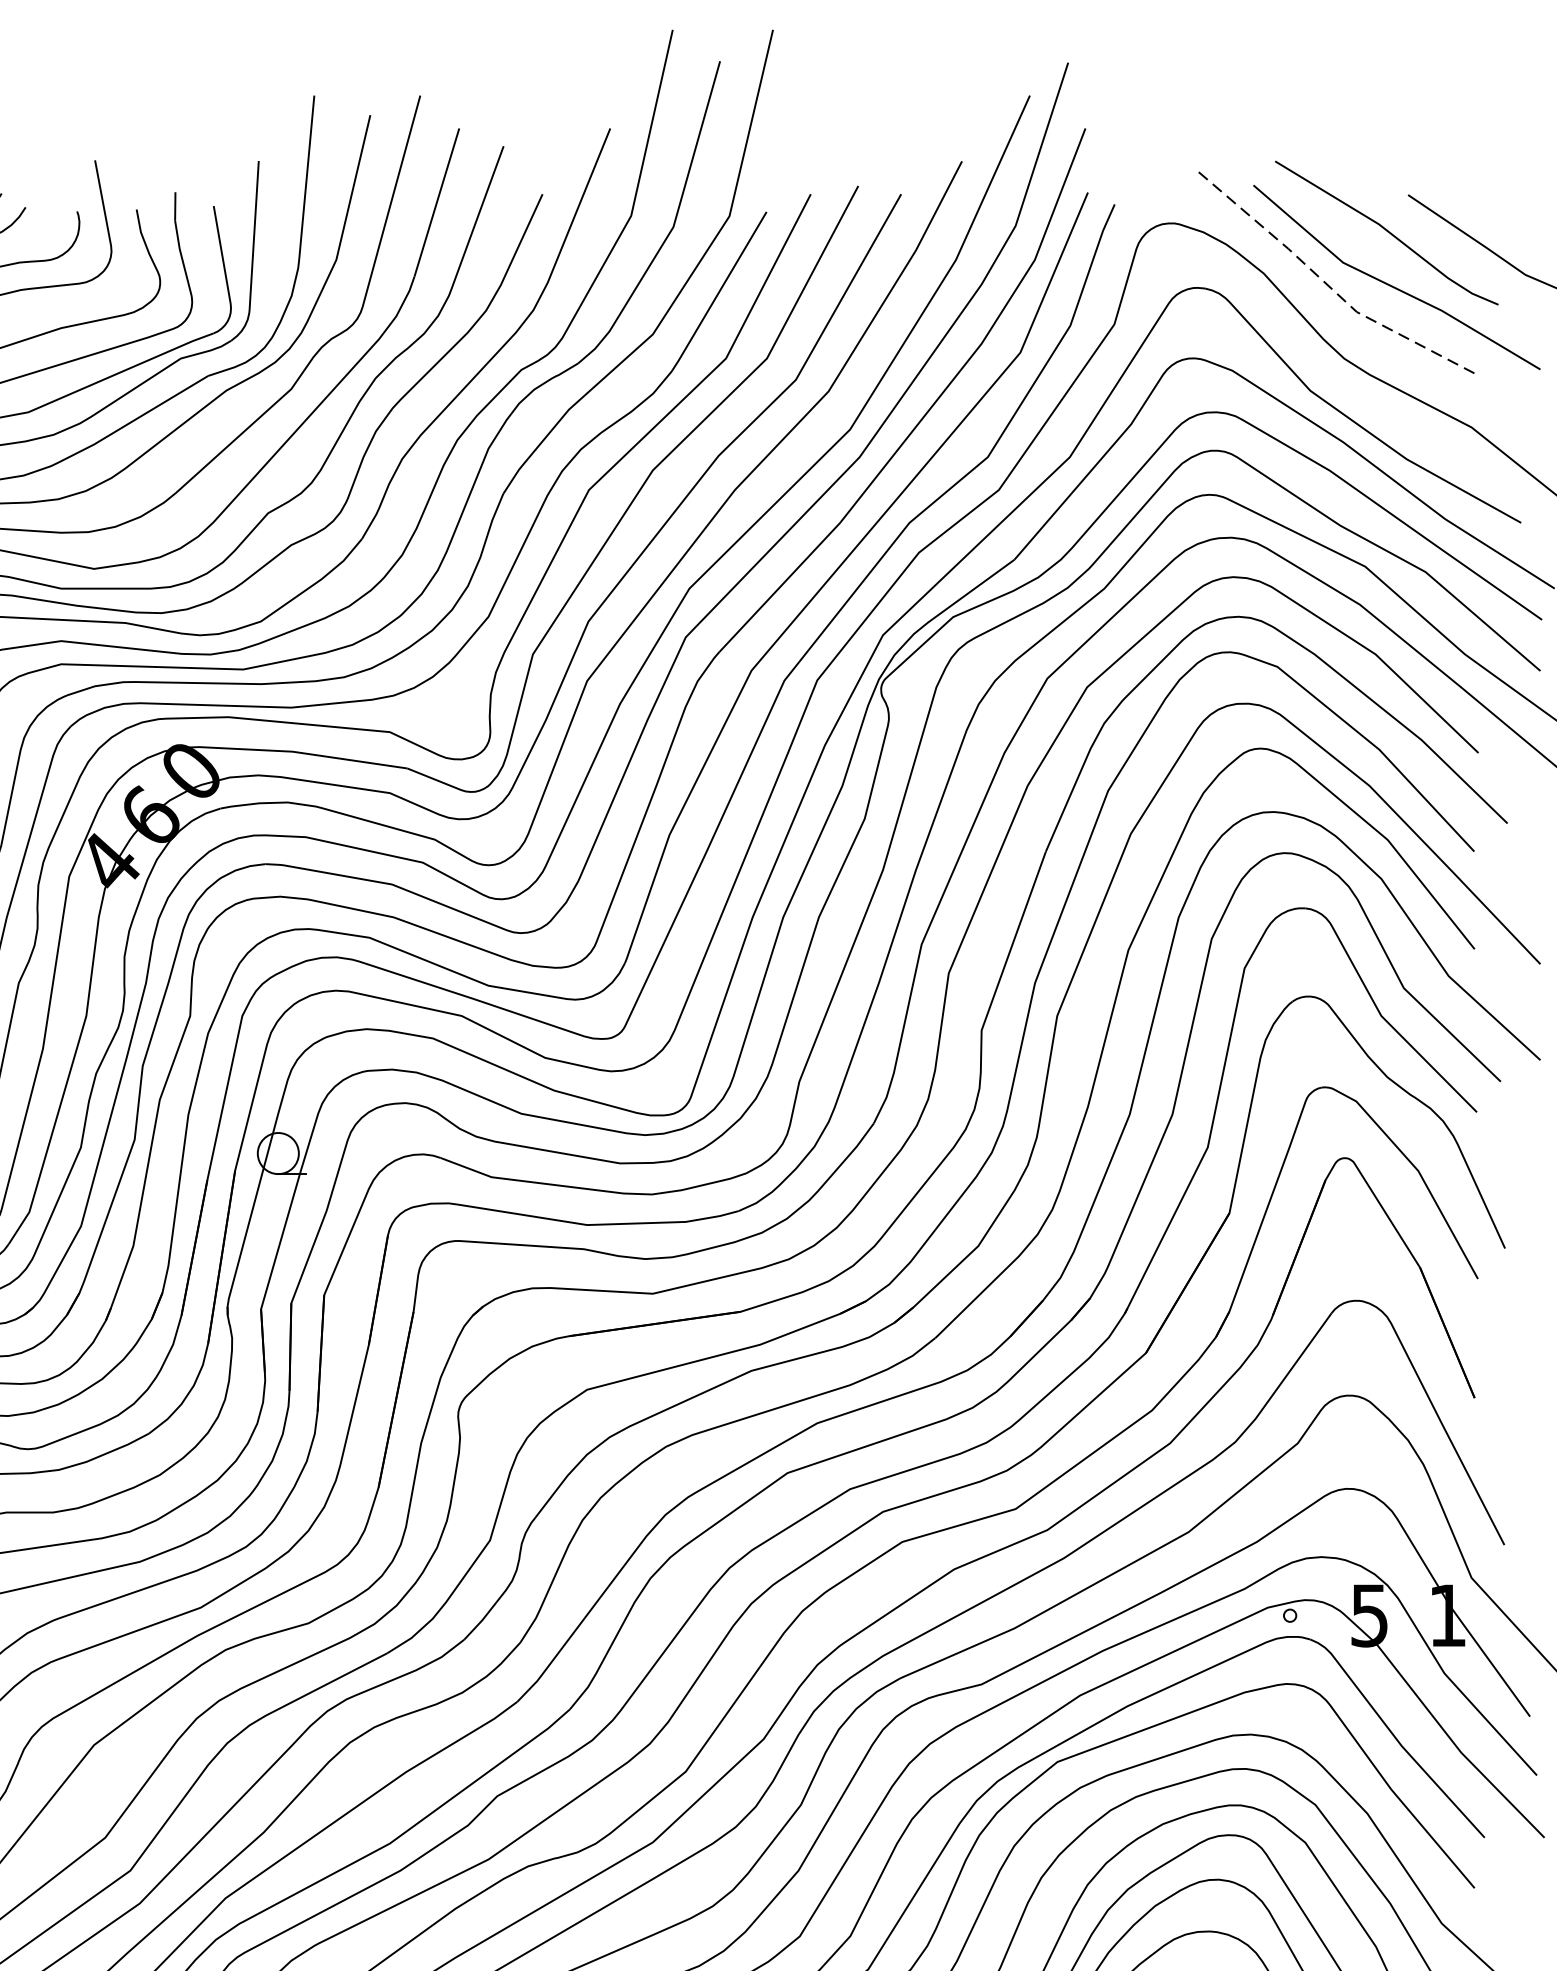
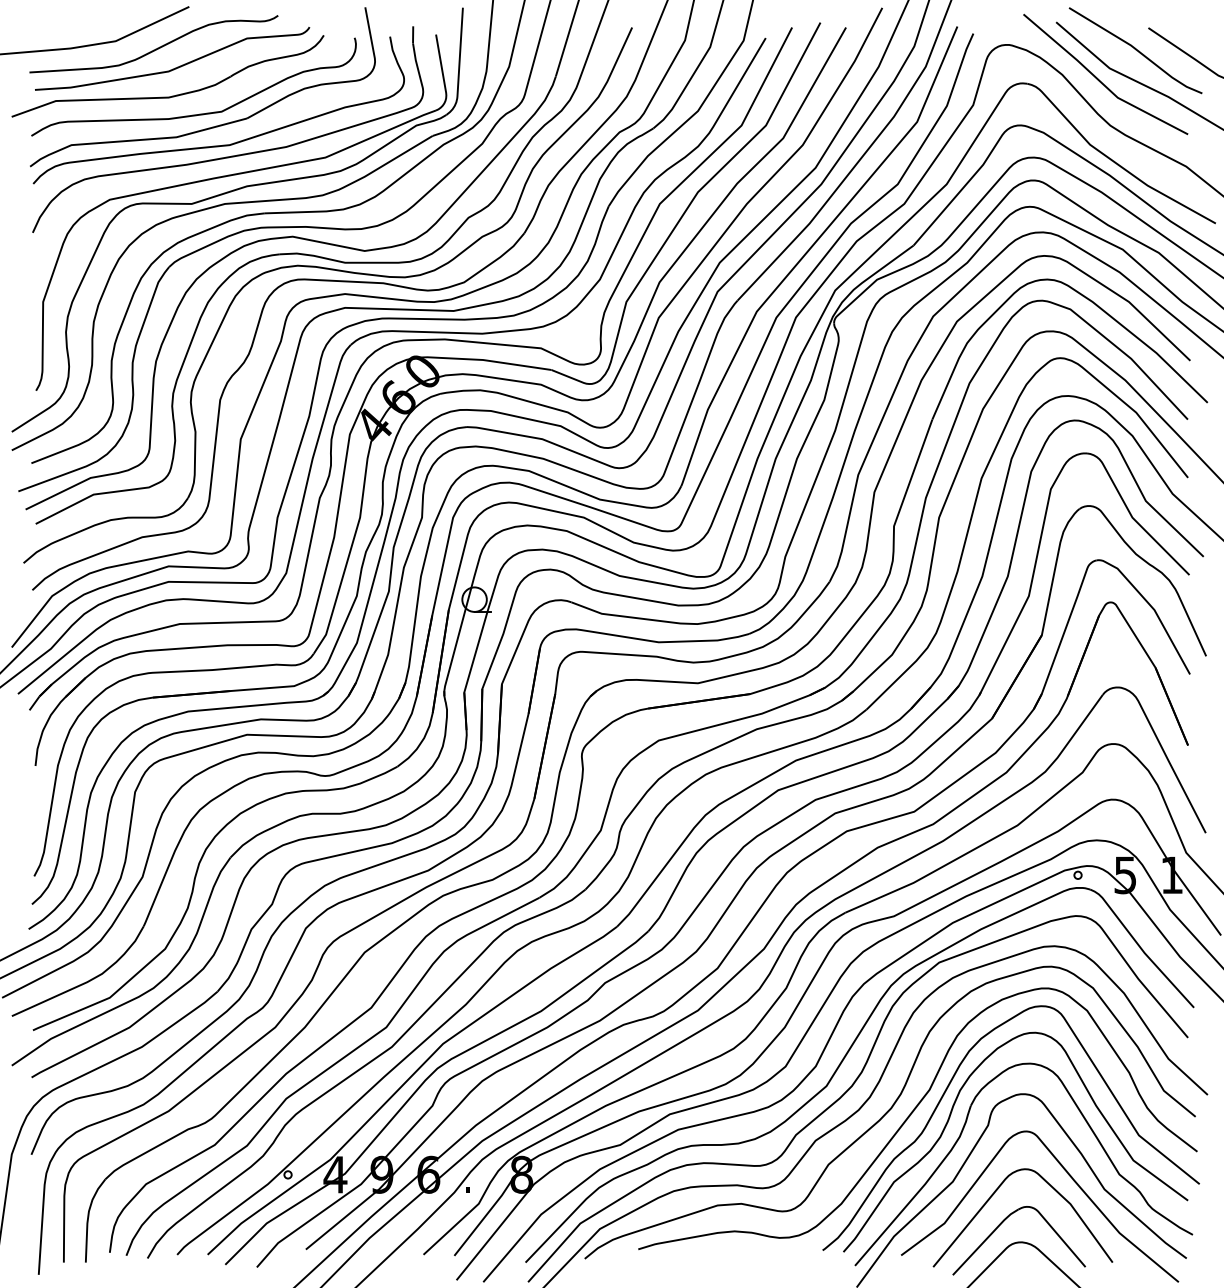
line: (1329, 286) -> (1101, 82), dashed -> solid

